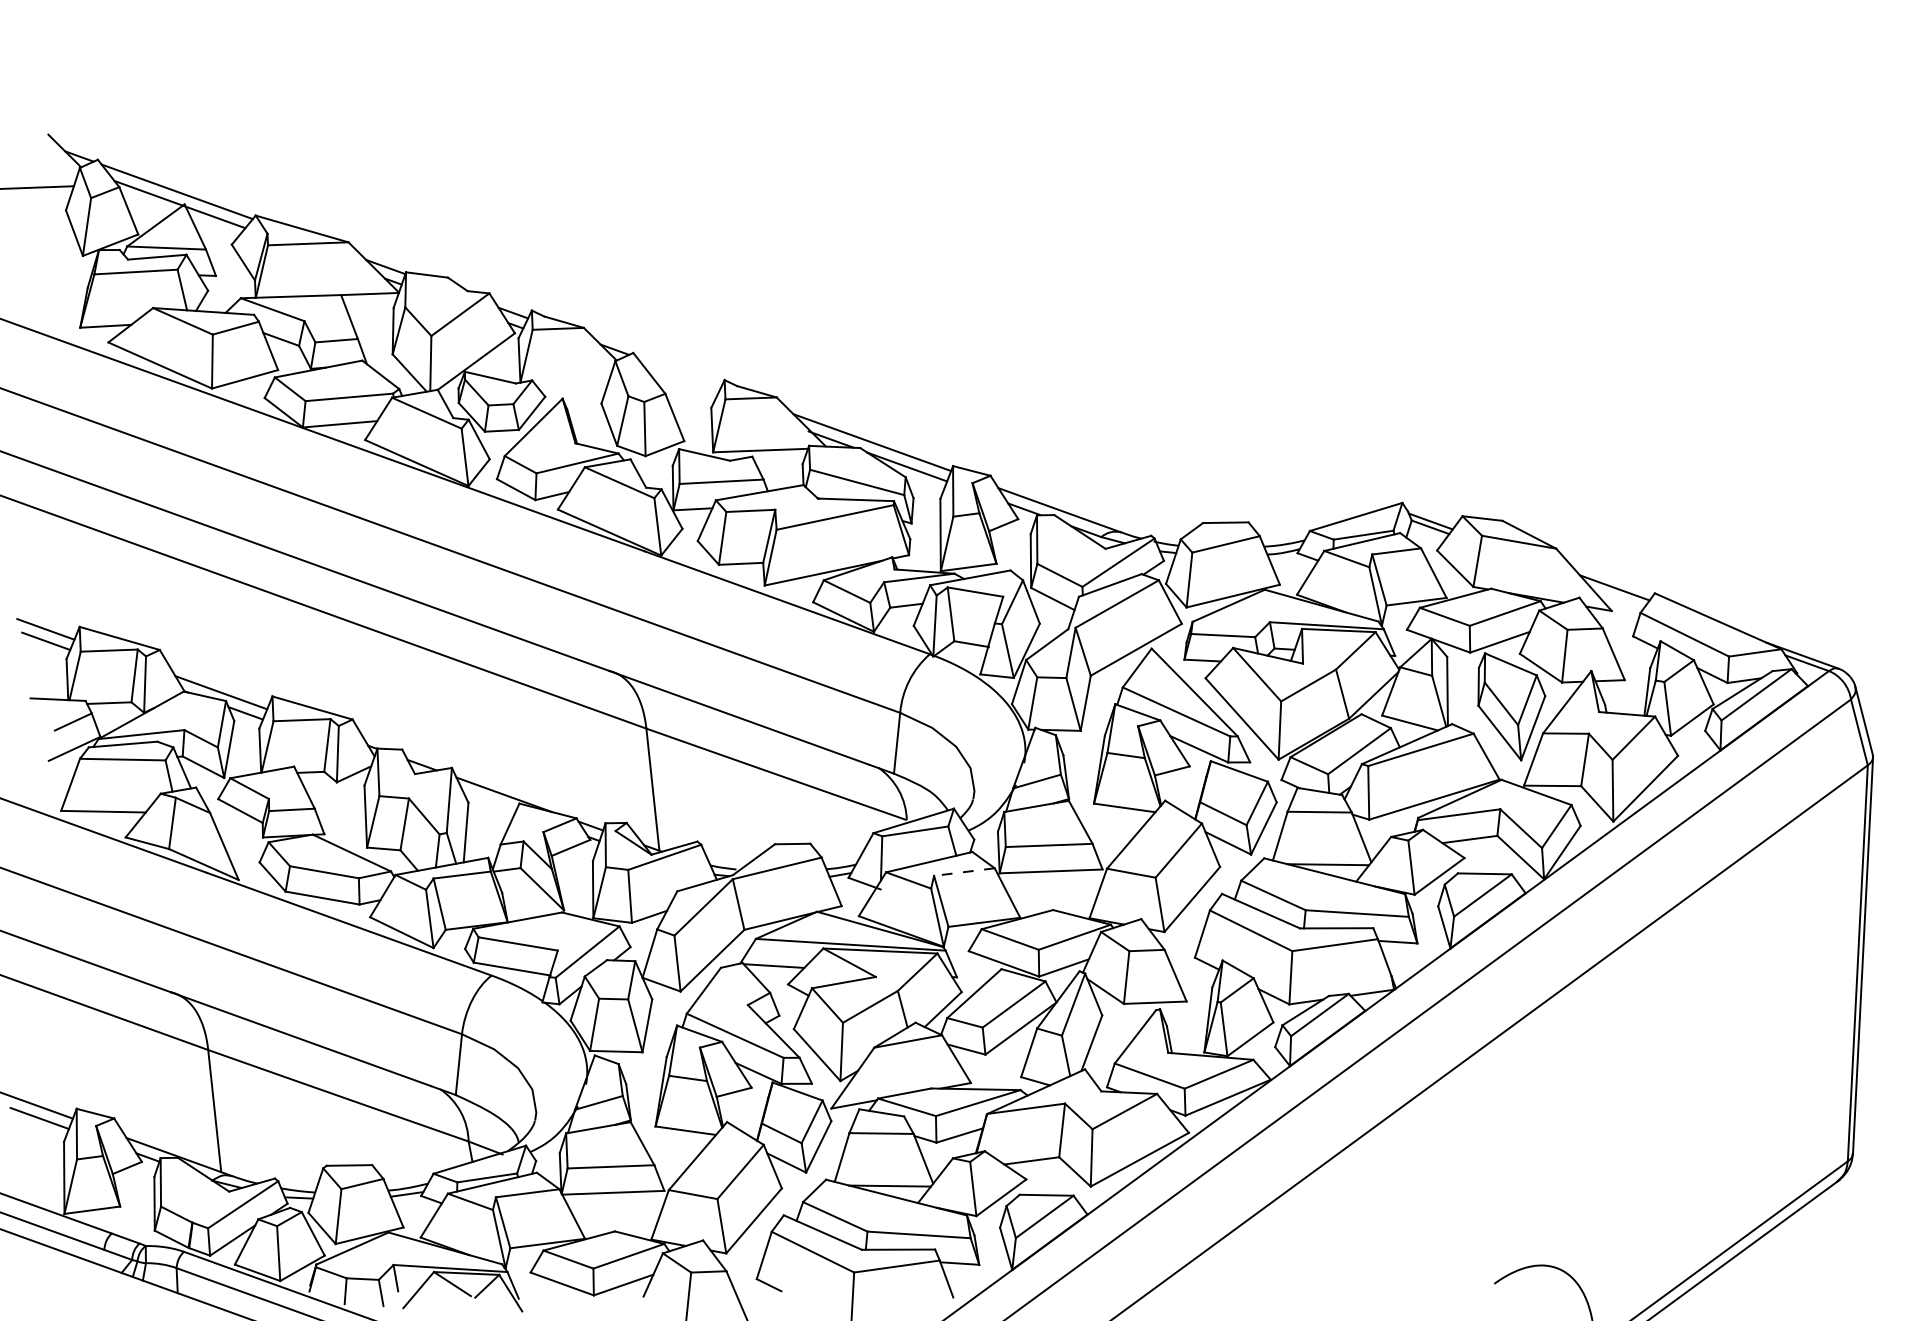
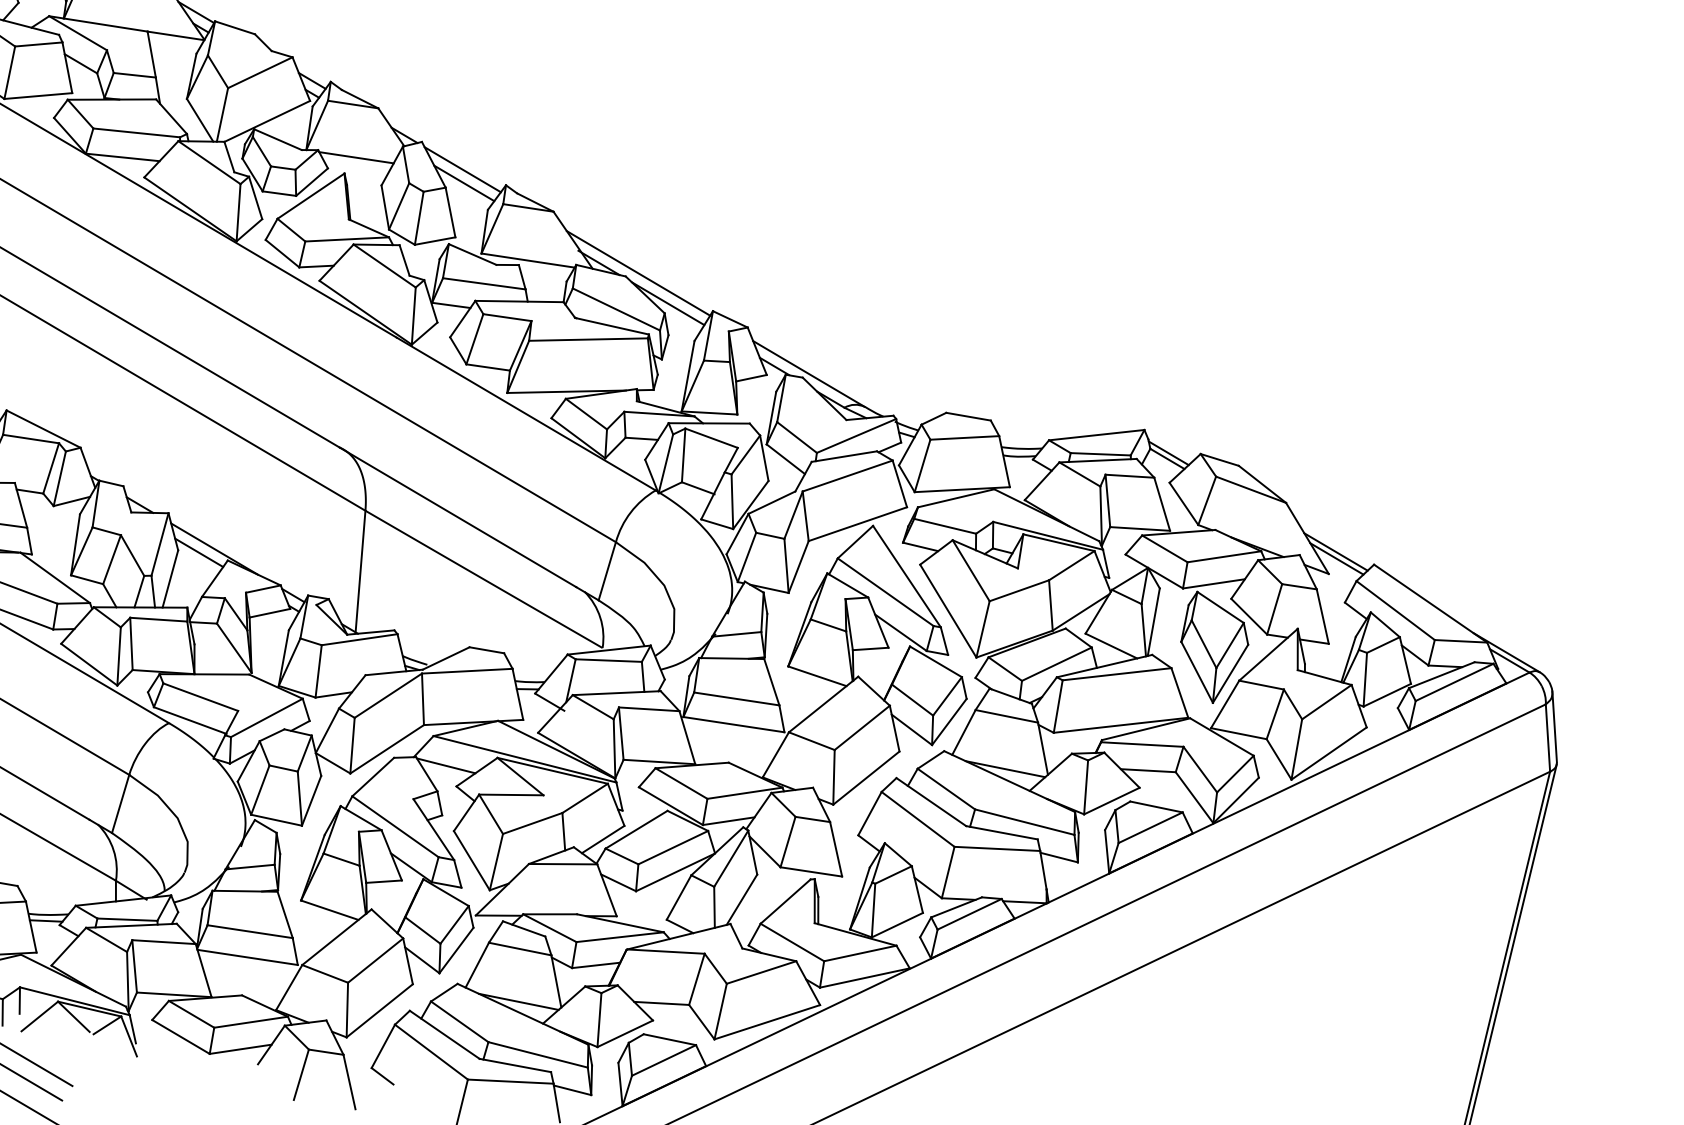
line: (678, 372) -> (462, 169), added
line: (571, 380) -> (356, 157), added
line: (682, 386) -> (463, 183), added
line: (1616, 594) -> (1336, 558), added
line: (489, 800) -> (199, 551), added
line: (964, 872) -> (649, 709), dashed -> solid

